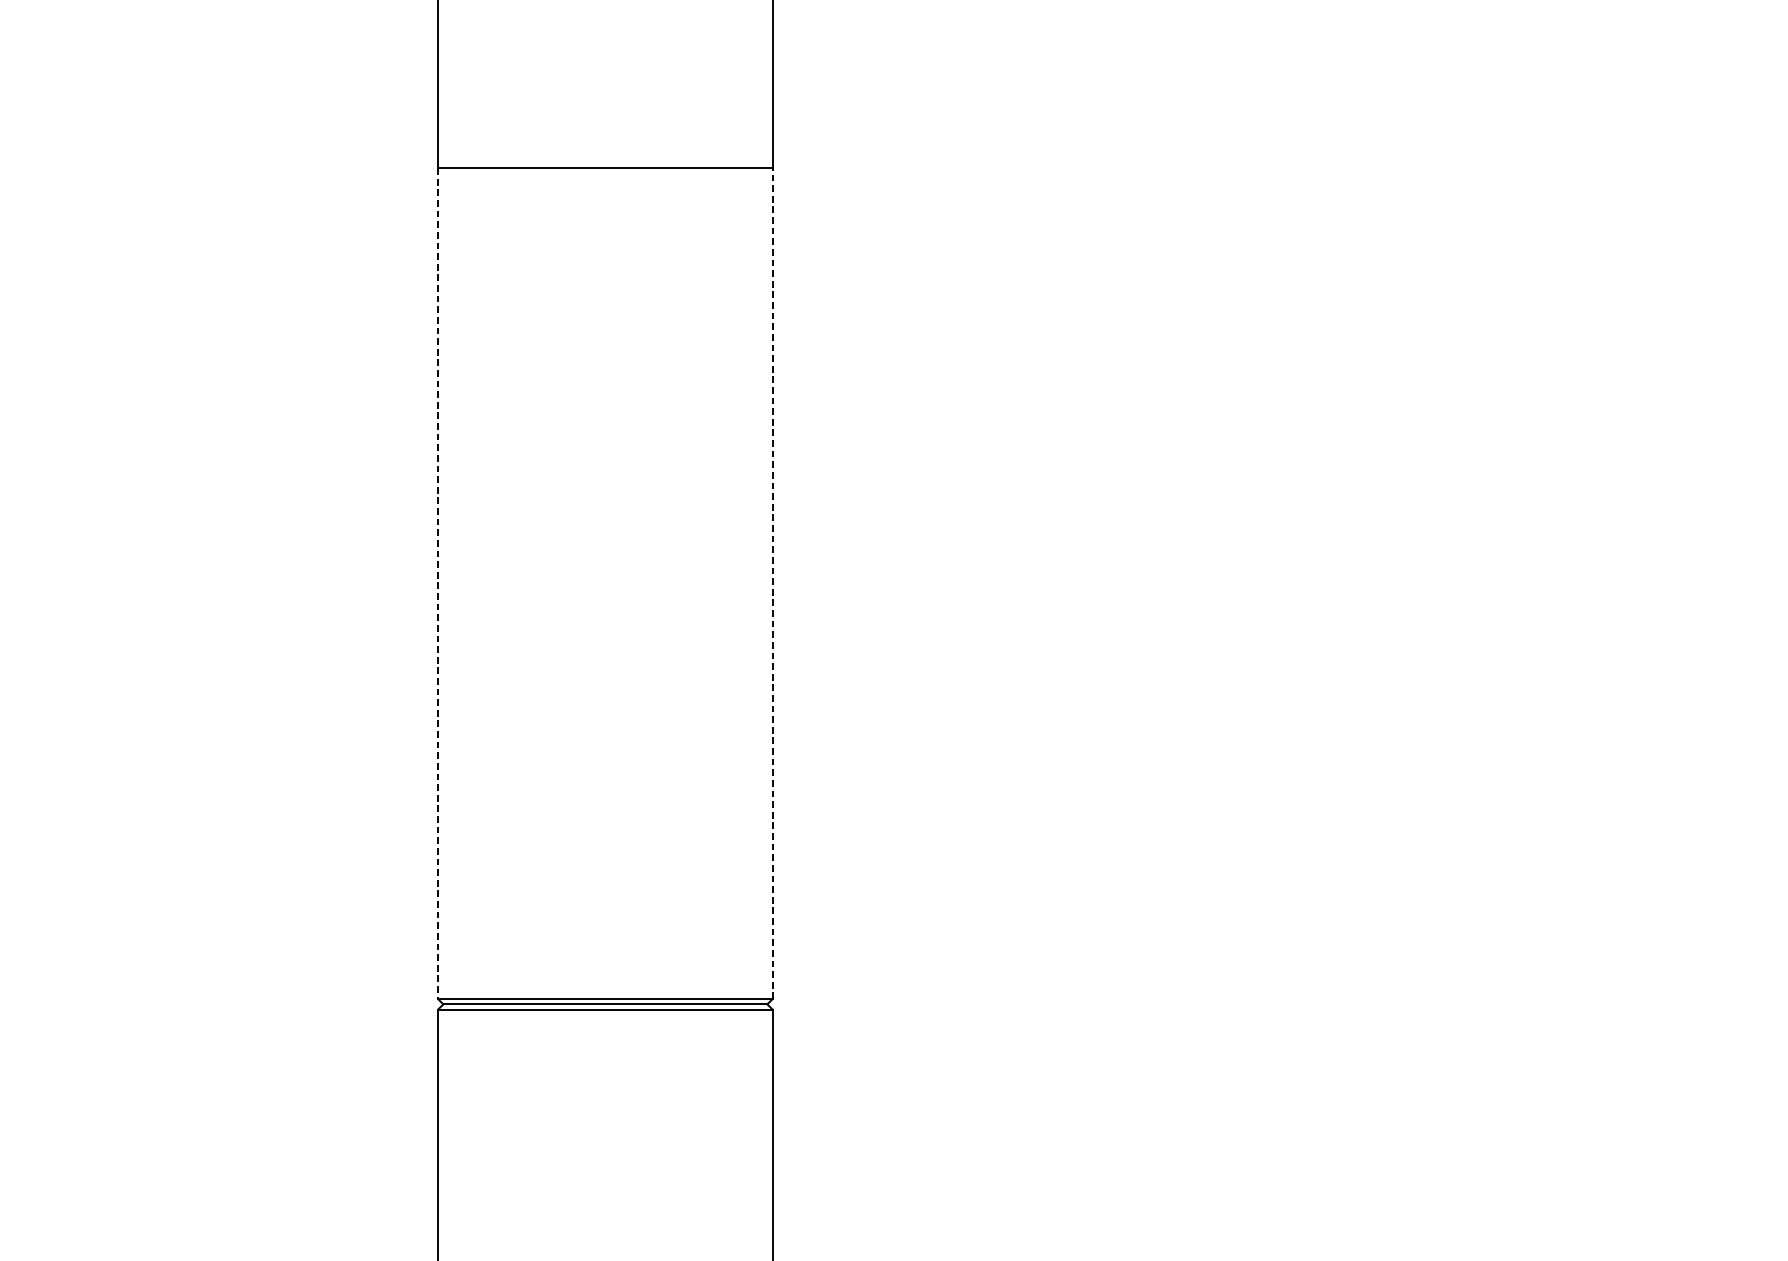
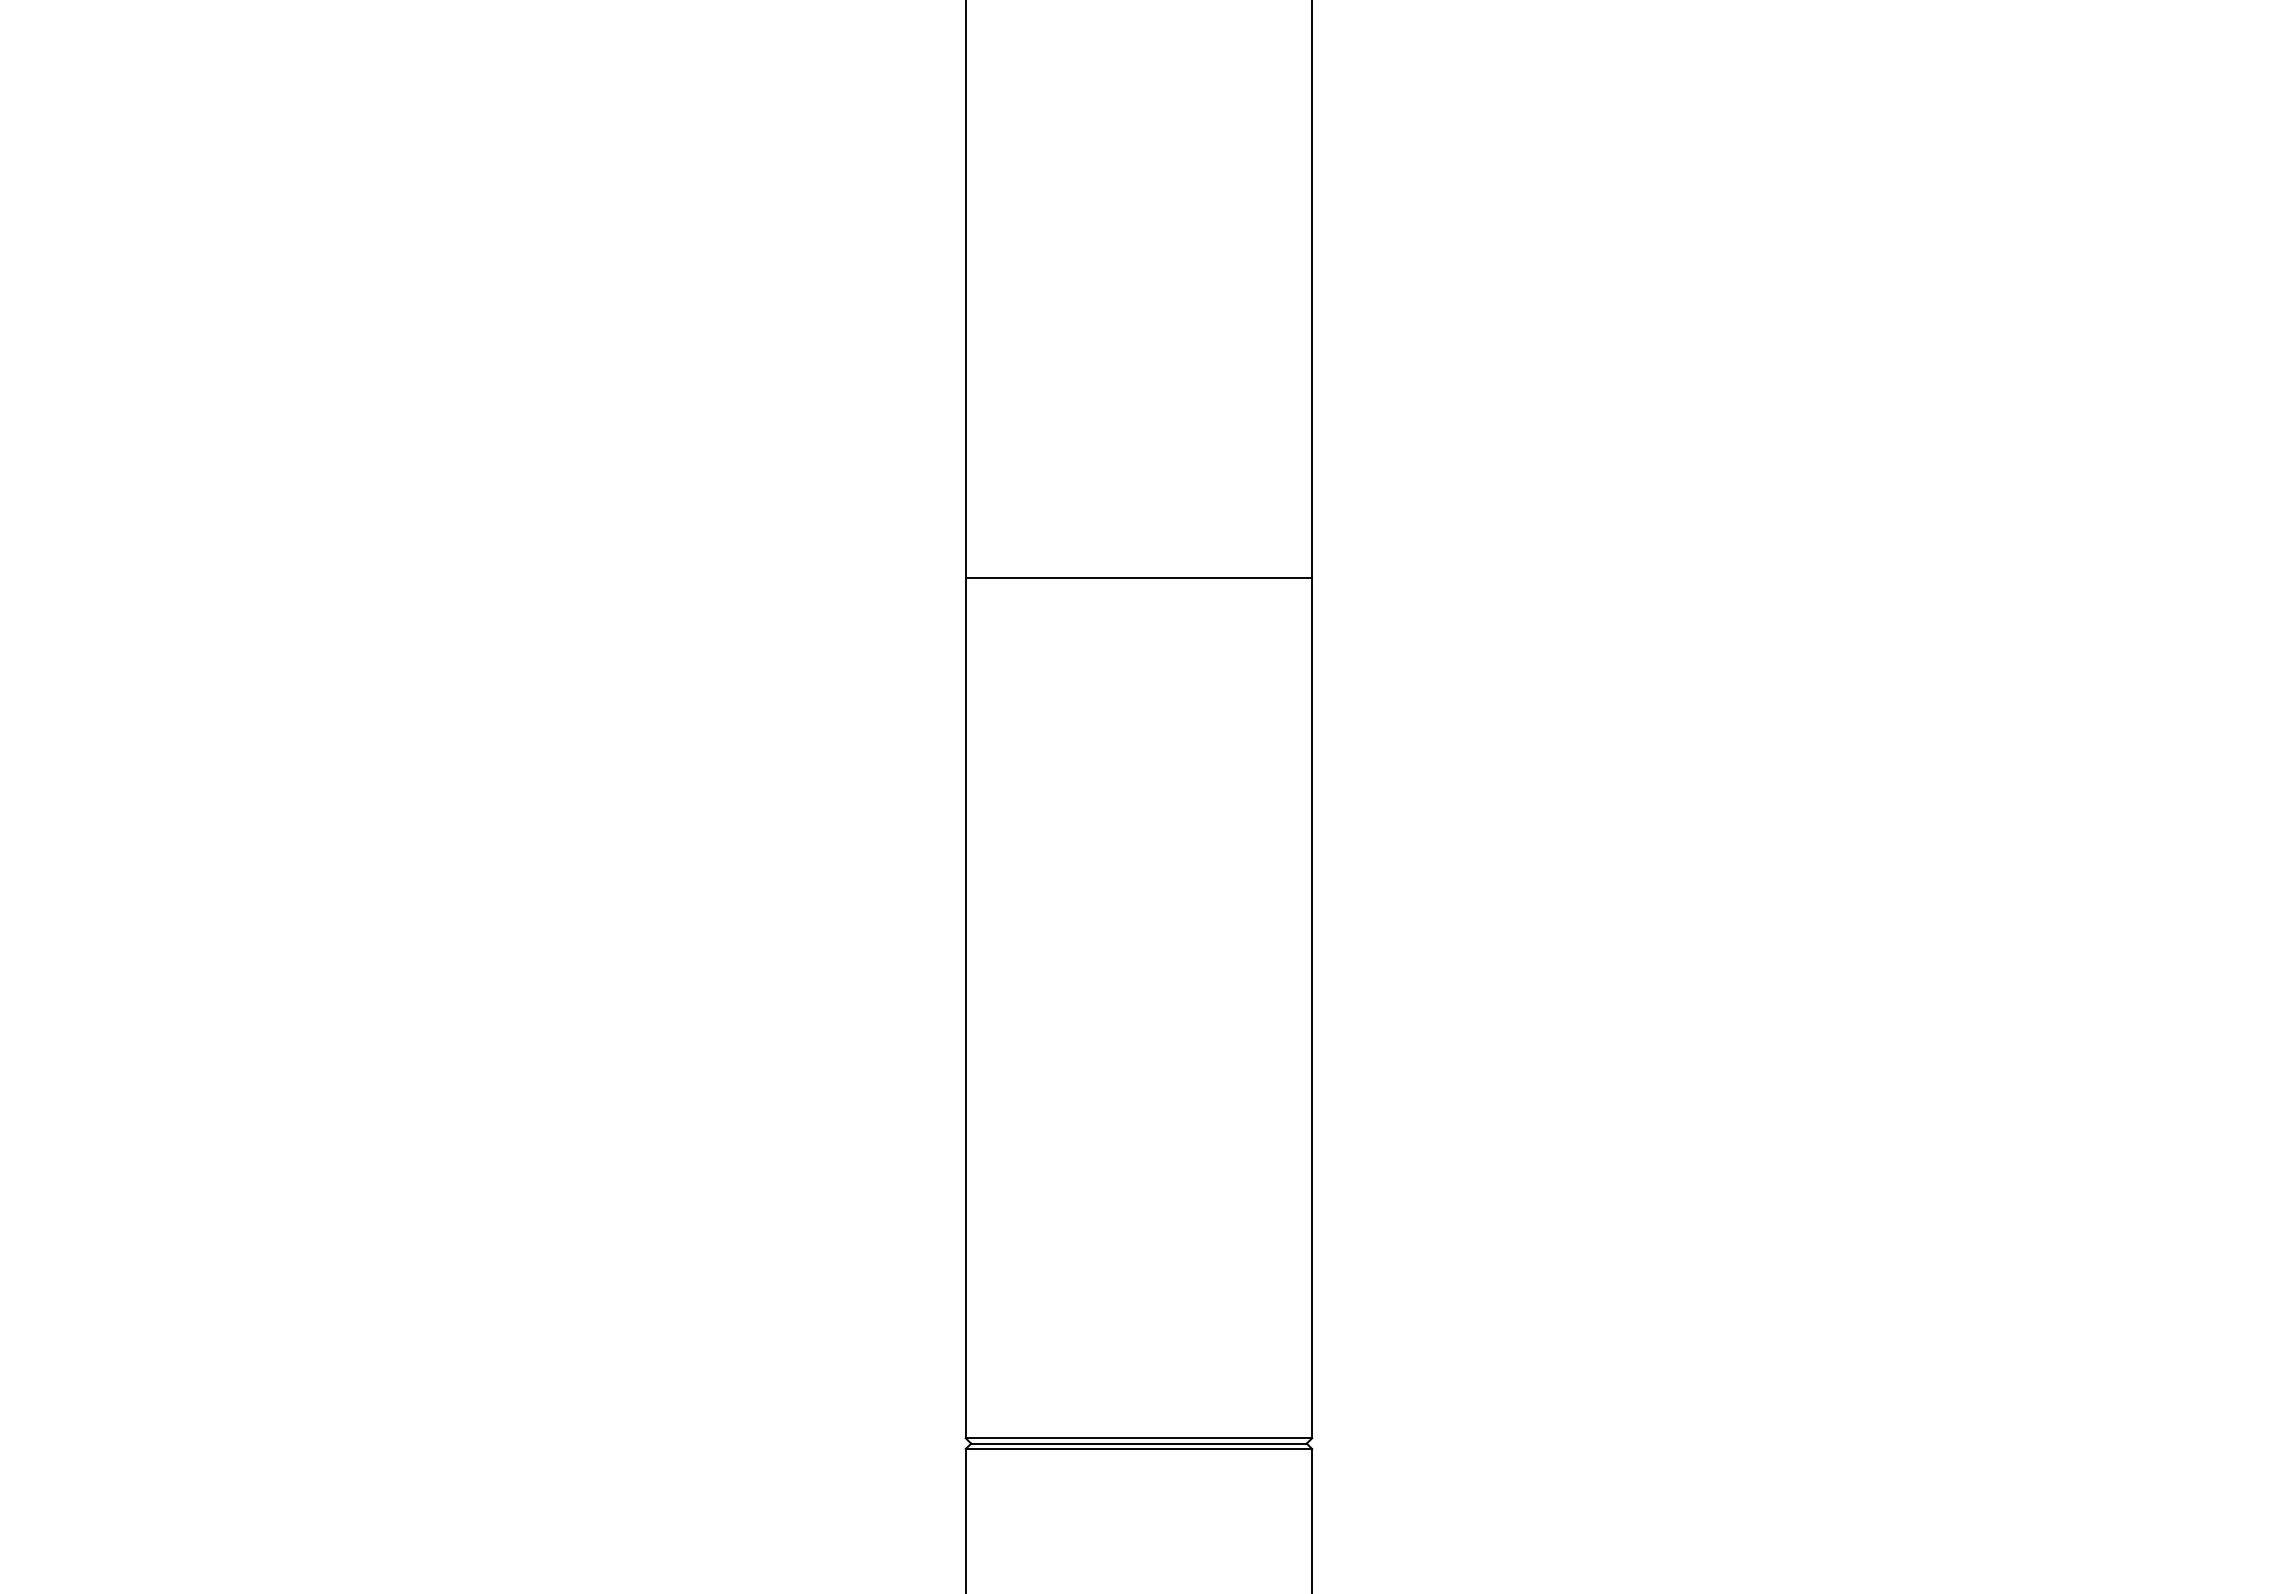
line: (772, 583) -> (1312, 1007), dashed -> solid
line: (437, 584) -> (965, 1008), dashed -> solid

